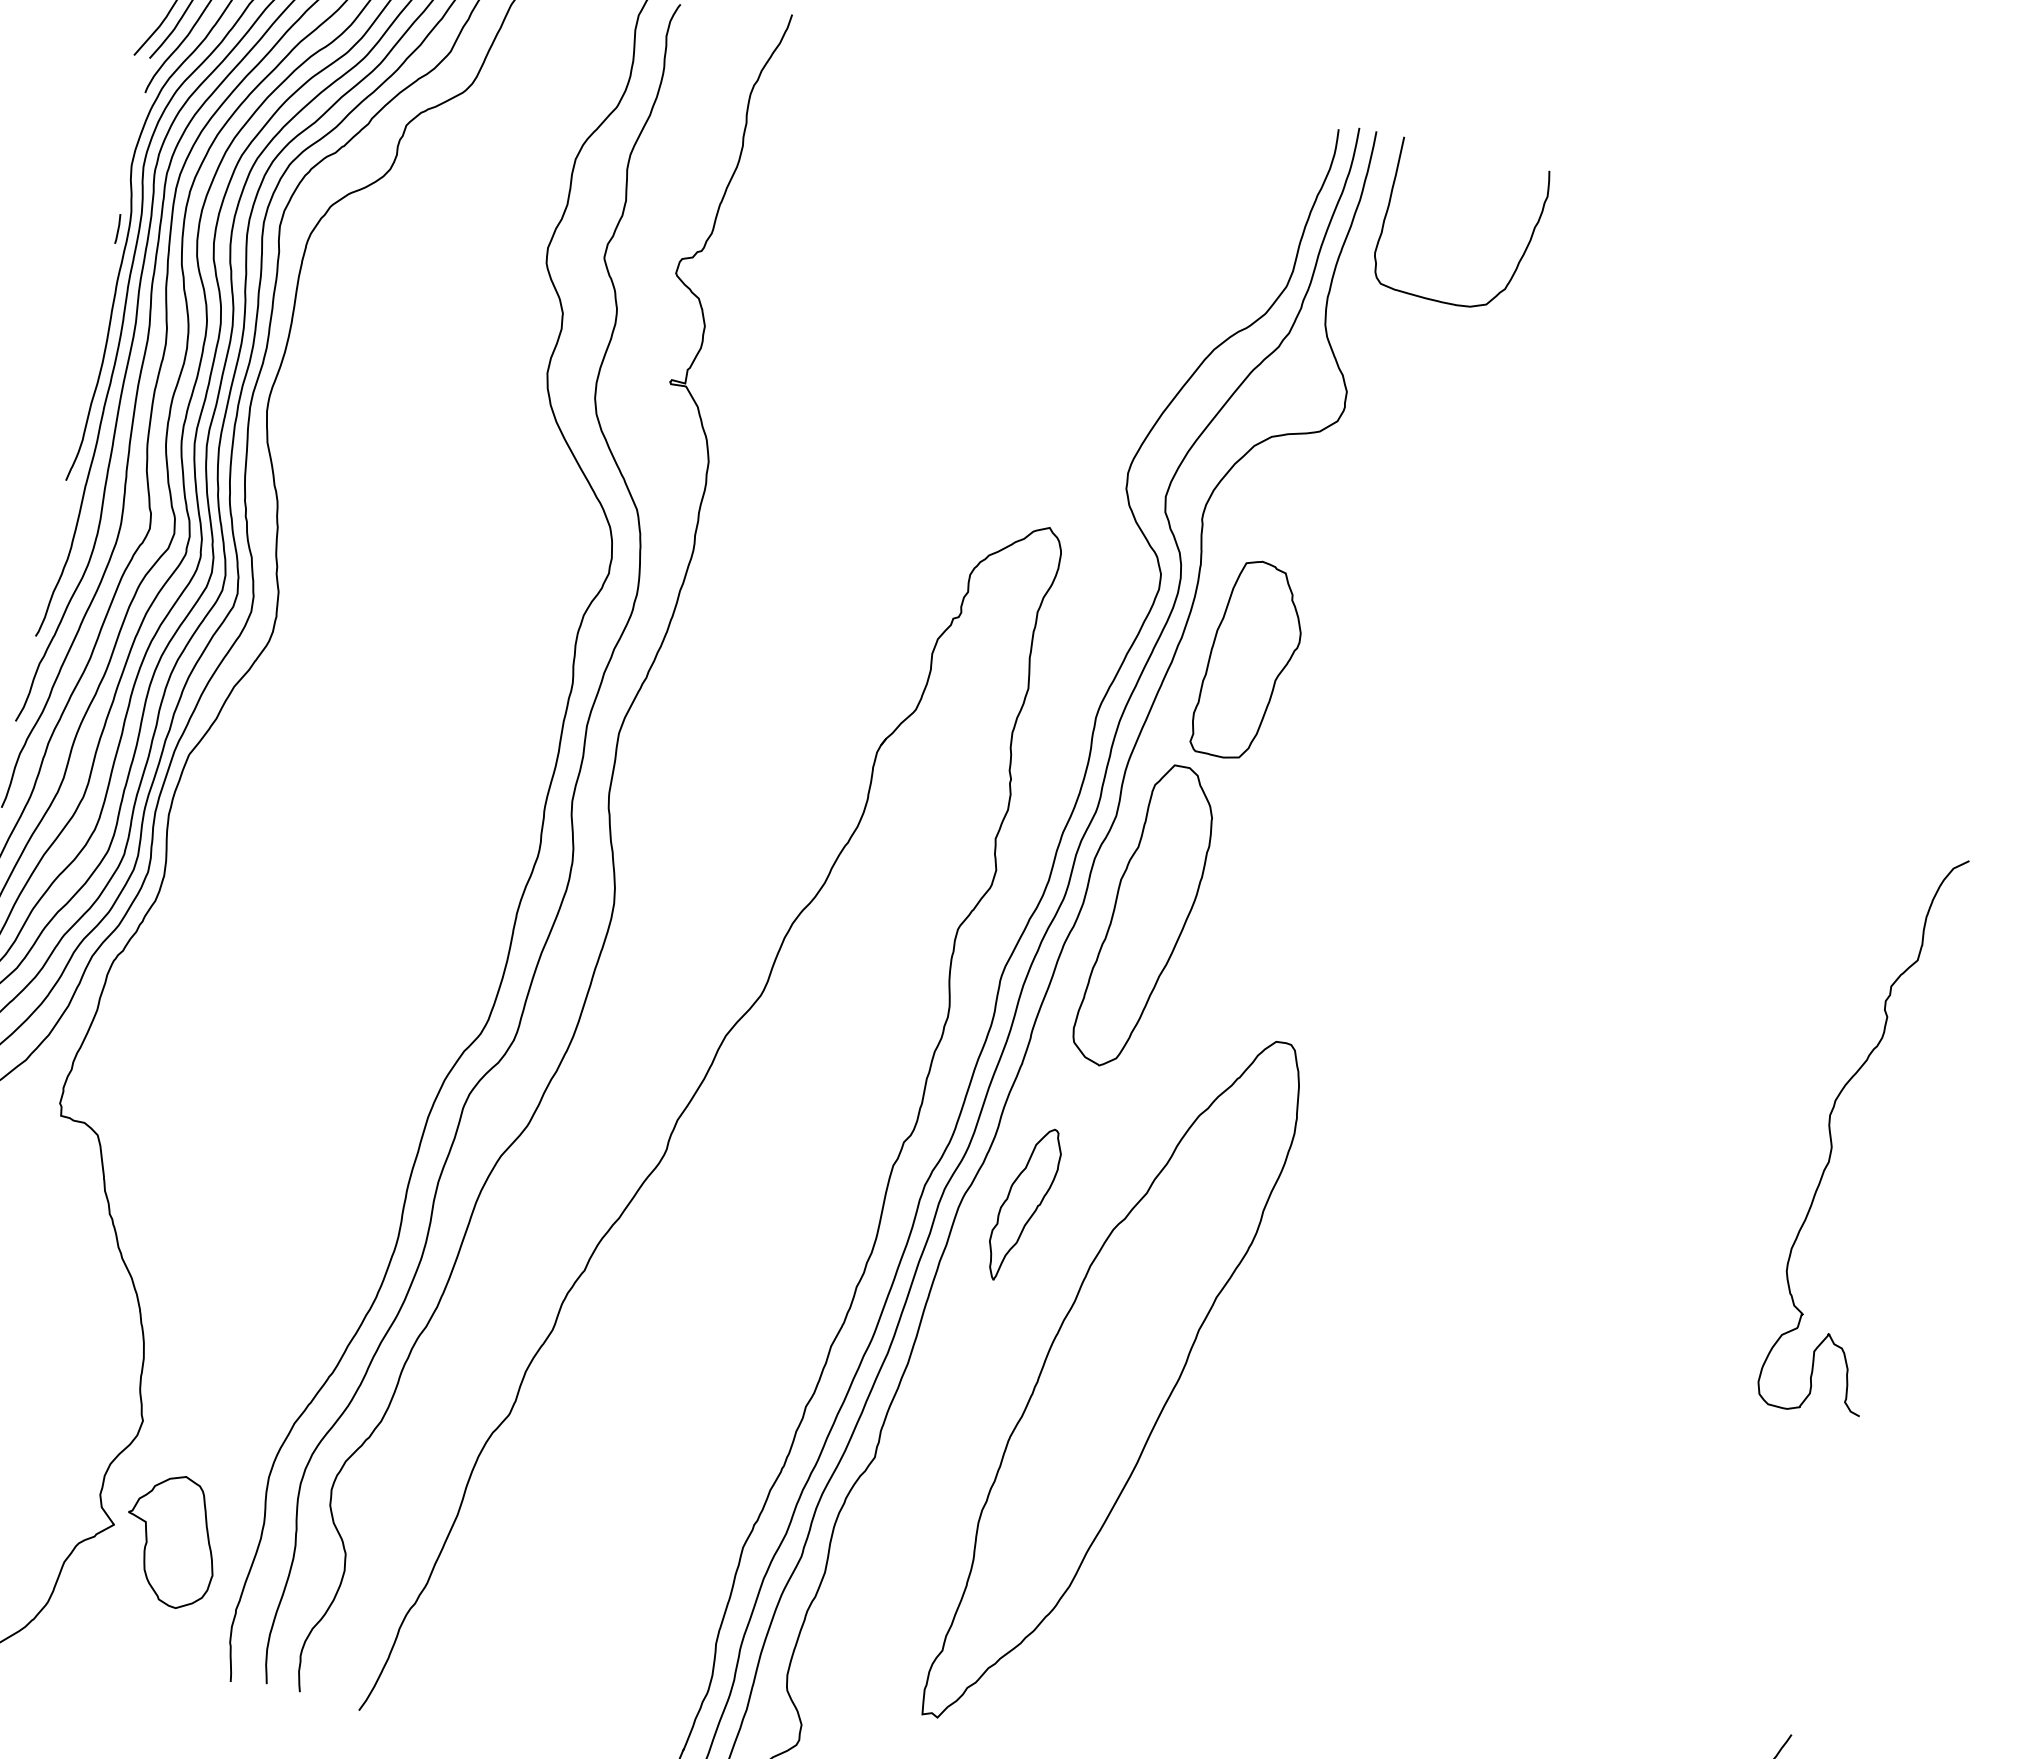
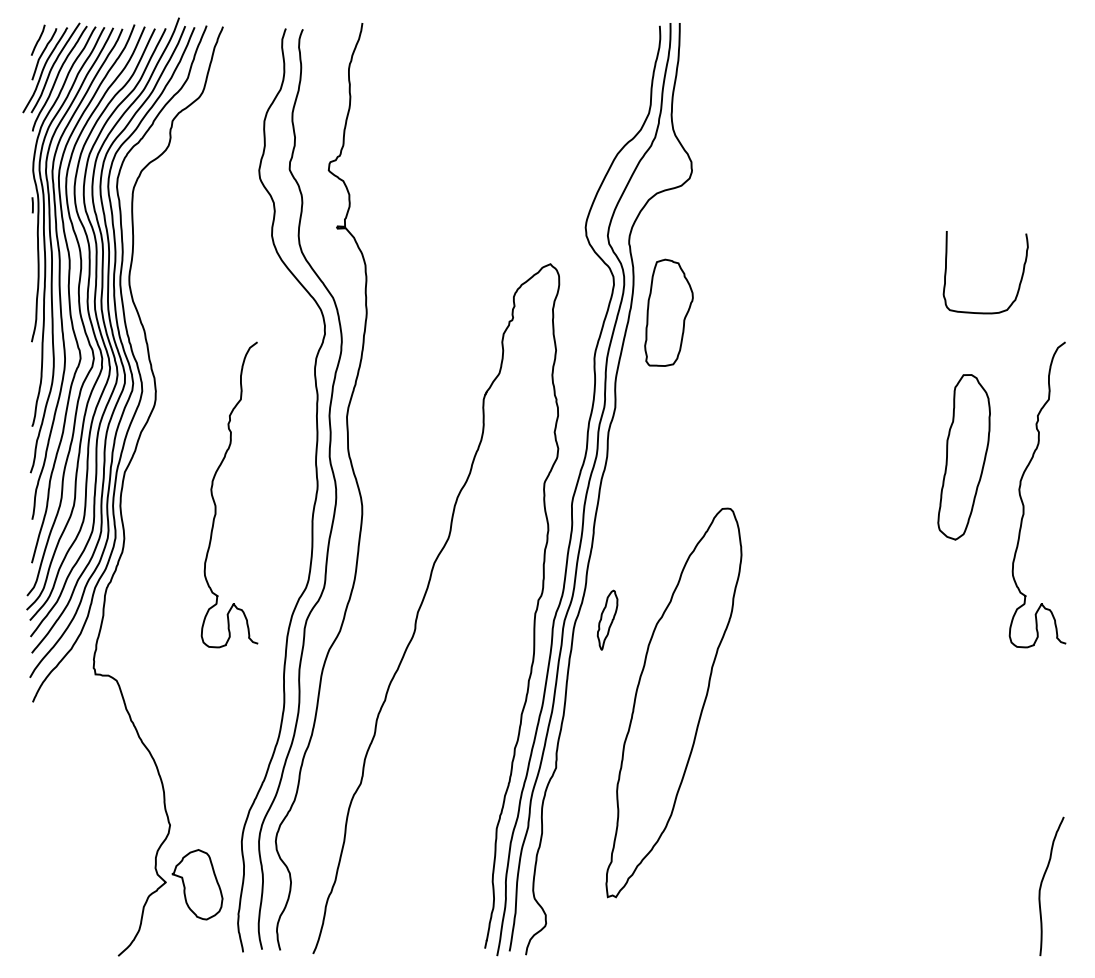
curve: (1519, 258) -> (1019, 282), moved
curve: (344, 837) -> (214, 499), added
part: (1144, 916) -> (963, 457), moved
part: (1023, 1204) -> (607, 620), size x0.7

